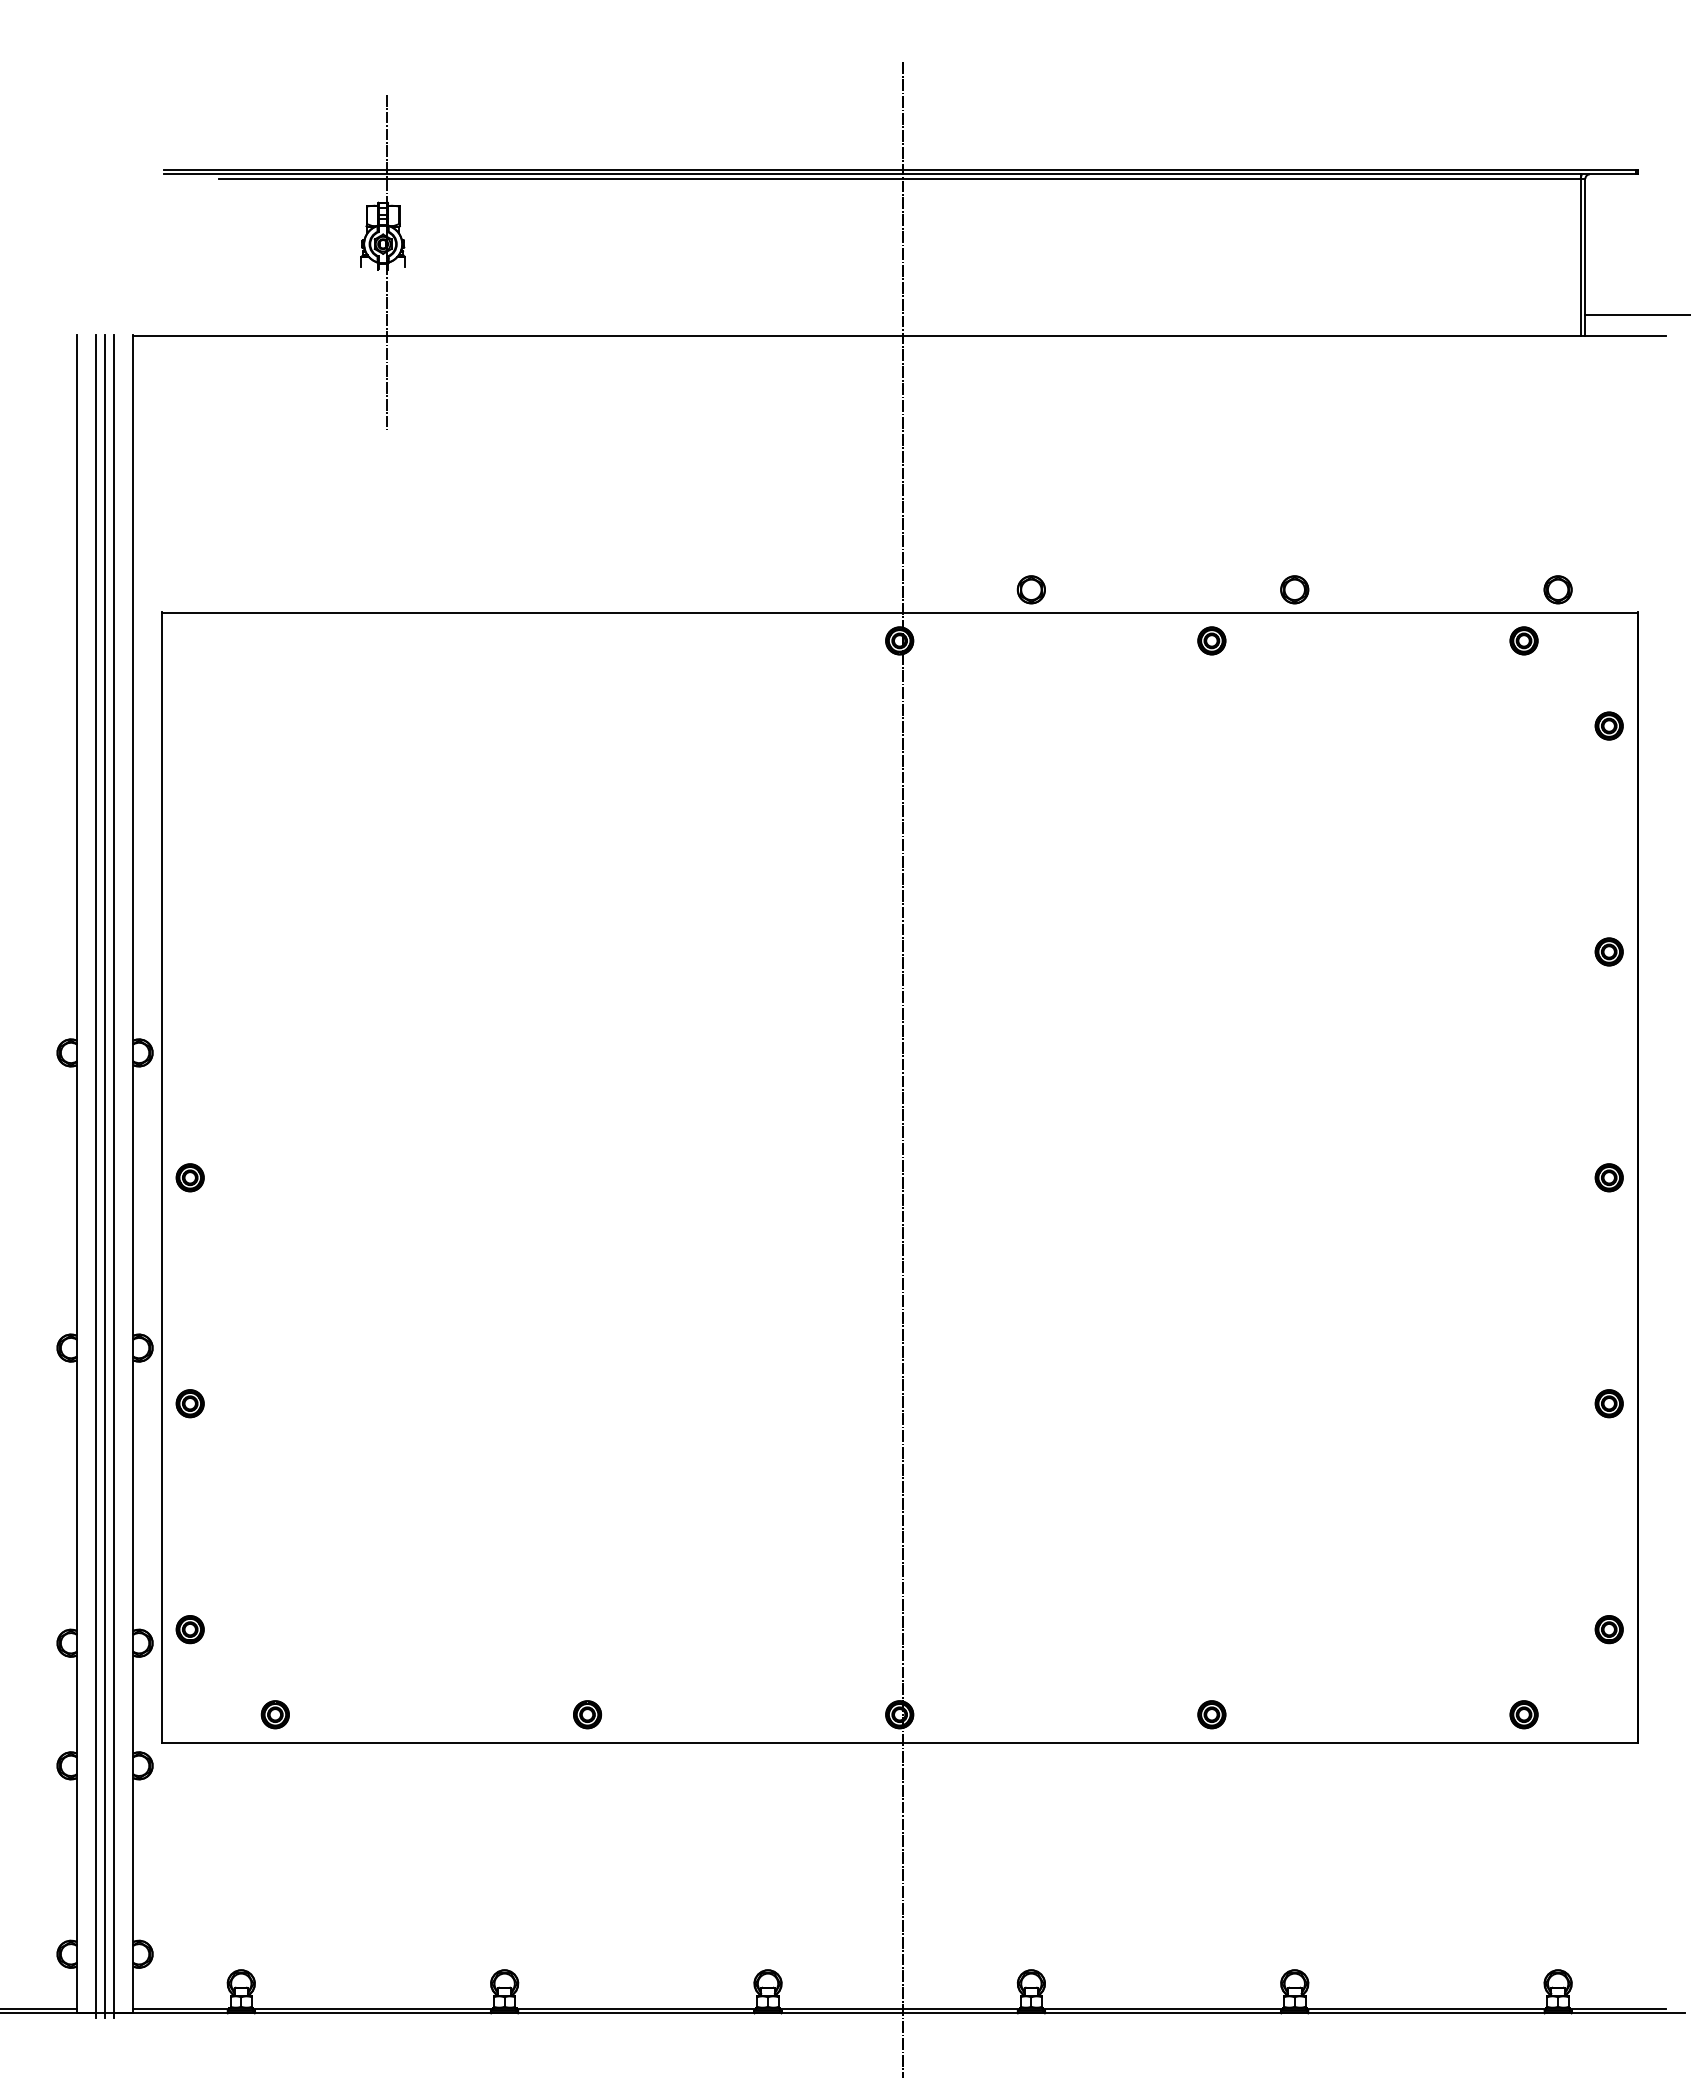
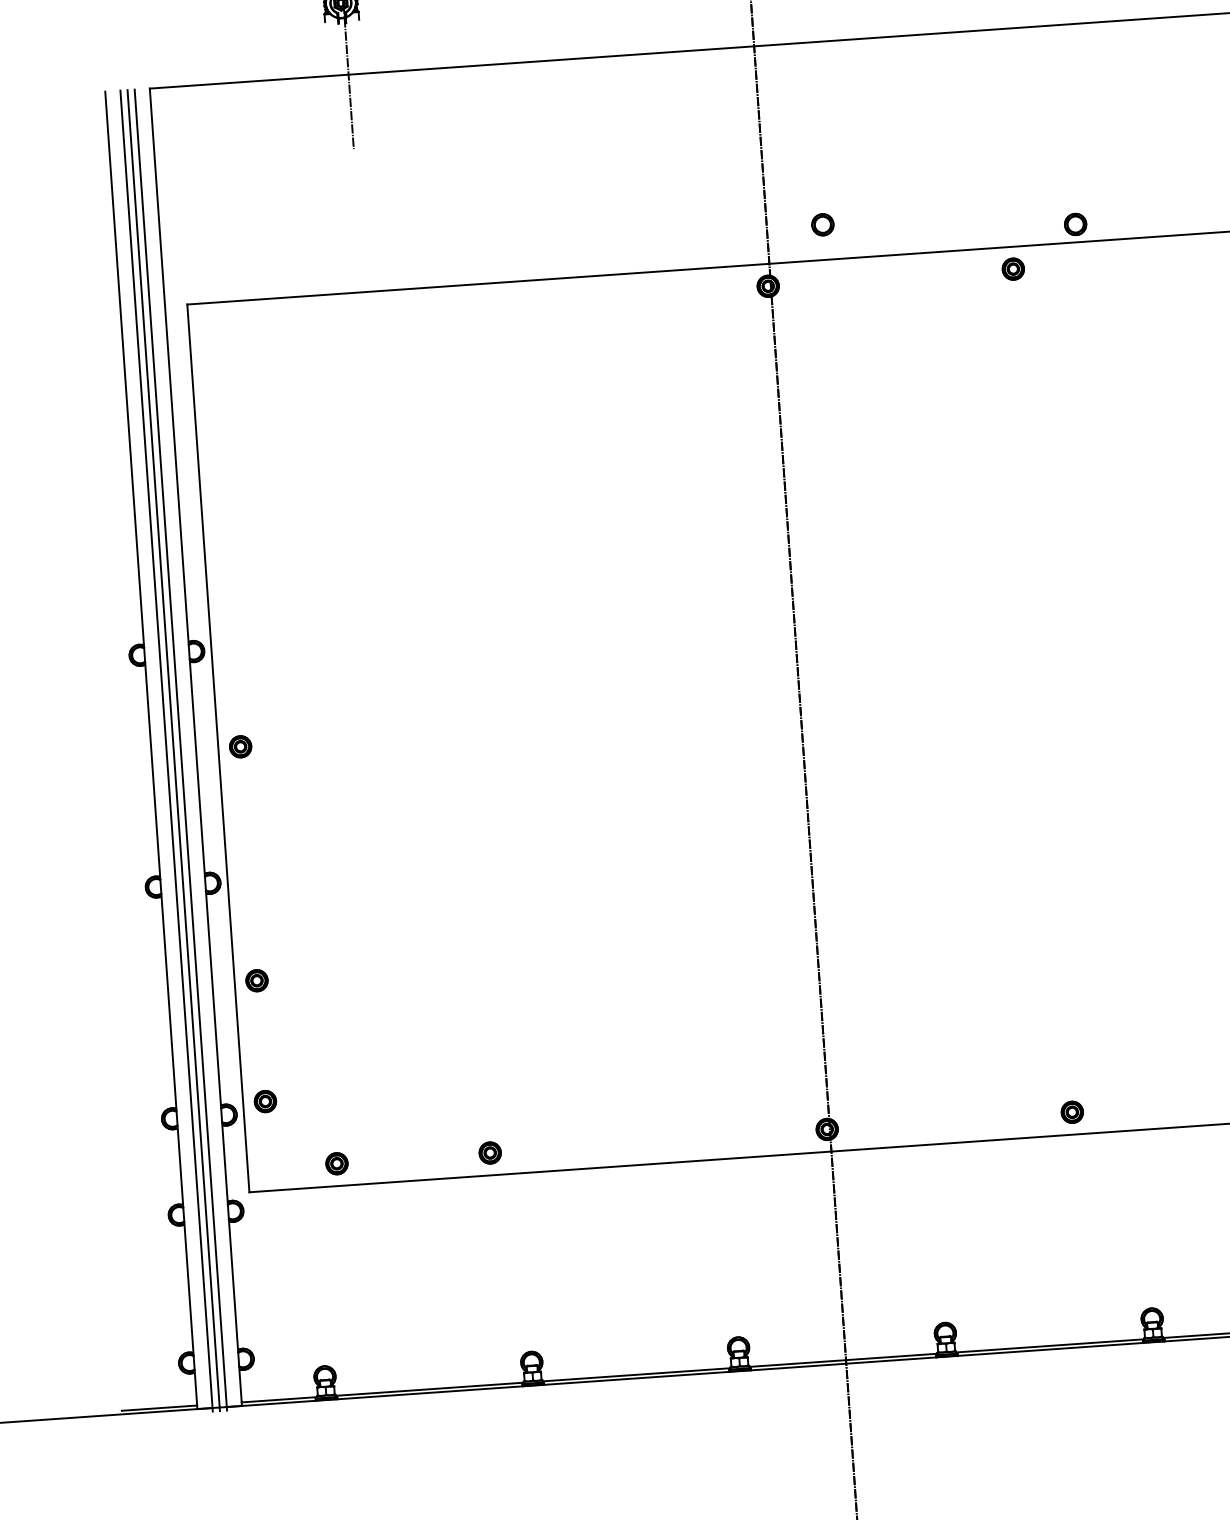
part: (1030, 589) -> (822, 224), moved
part: (189, 1403) -> (256, 980), moved
part: (587, 1714) -> (490, 1152), moved

